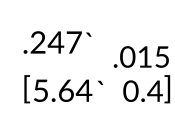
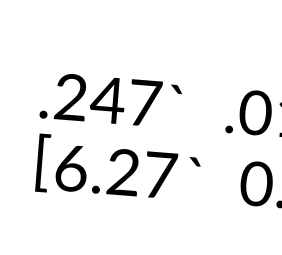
text: (57, 42) -> (110, 100), moved
text: (62, 90) -> (115, 171), 5.64 -> 6.27

